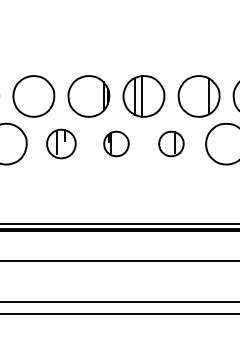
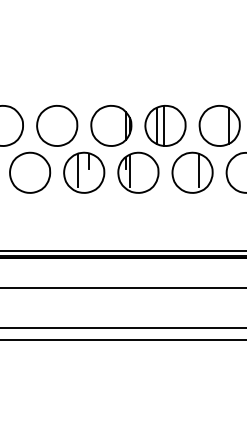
part: (61, 143) -> (84, 172), size x1.43
part: (116, 143) -> (138, 172), size x1.67
part: (171, 143) -> (192, 172), size x1.67

